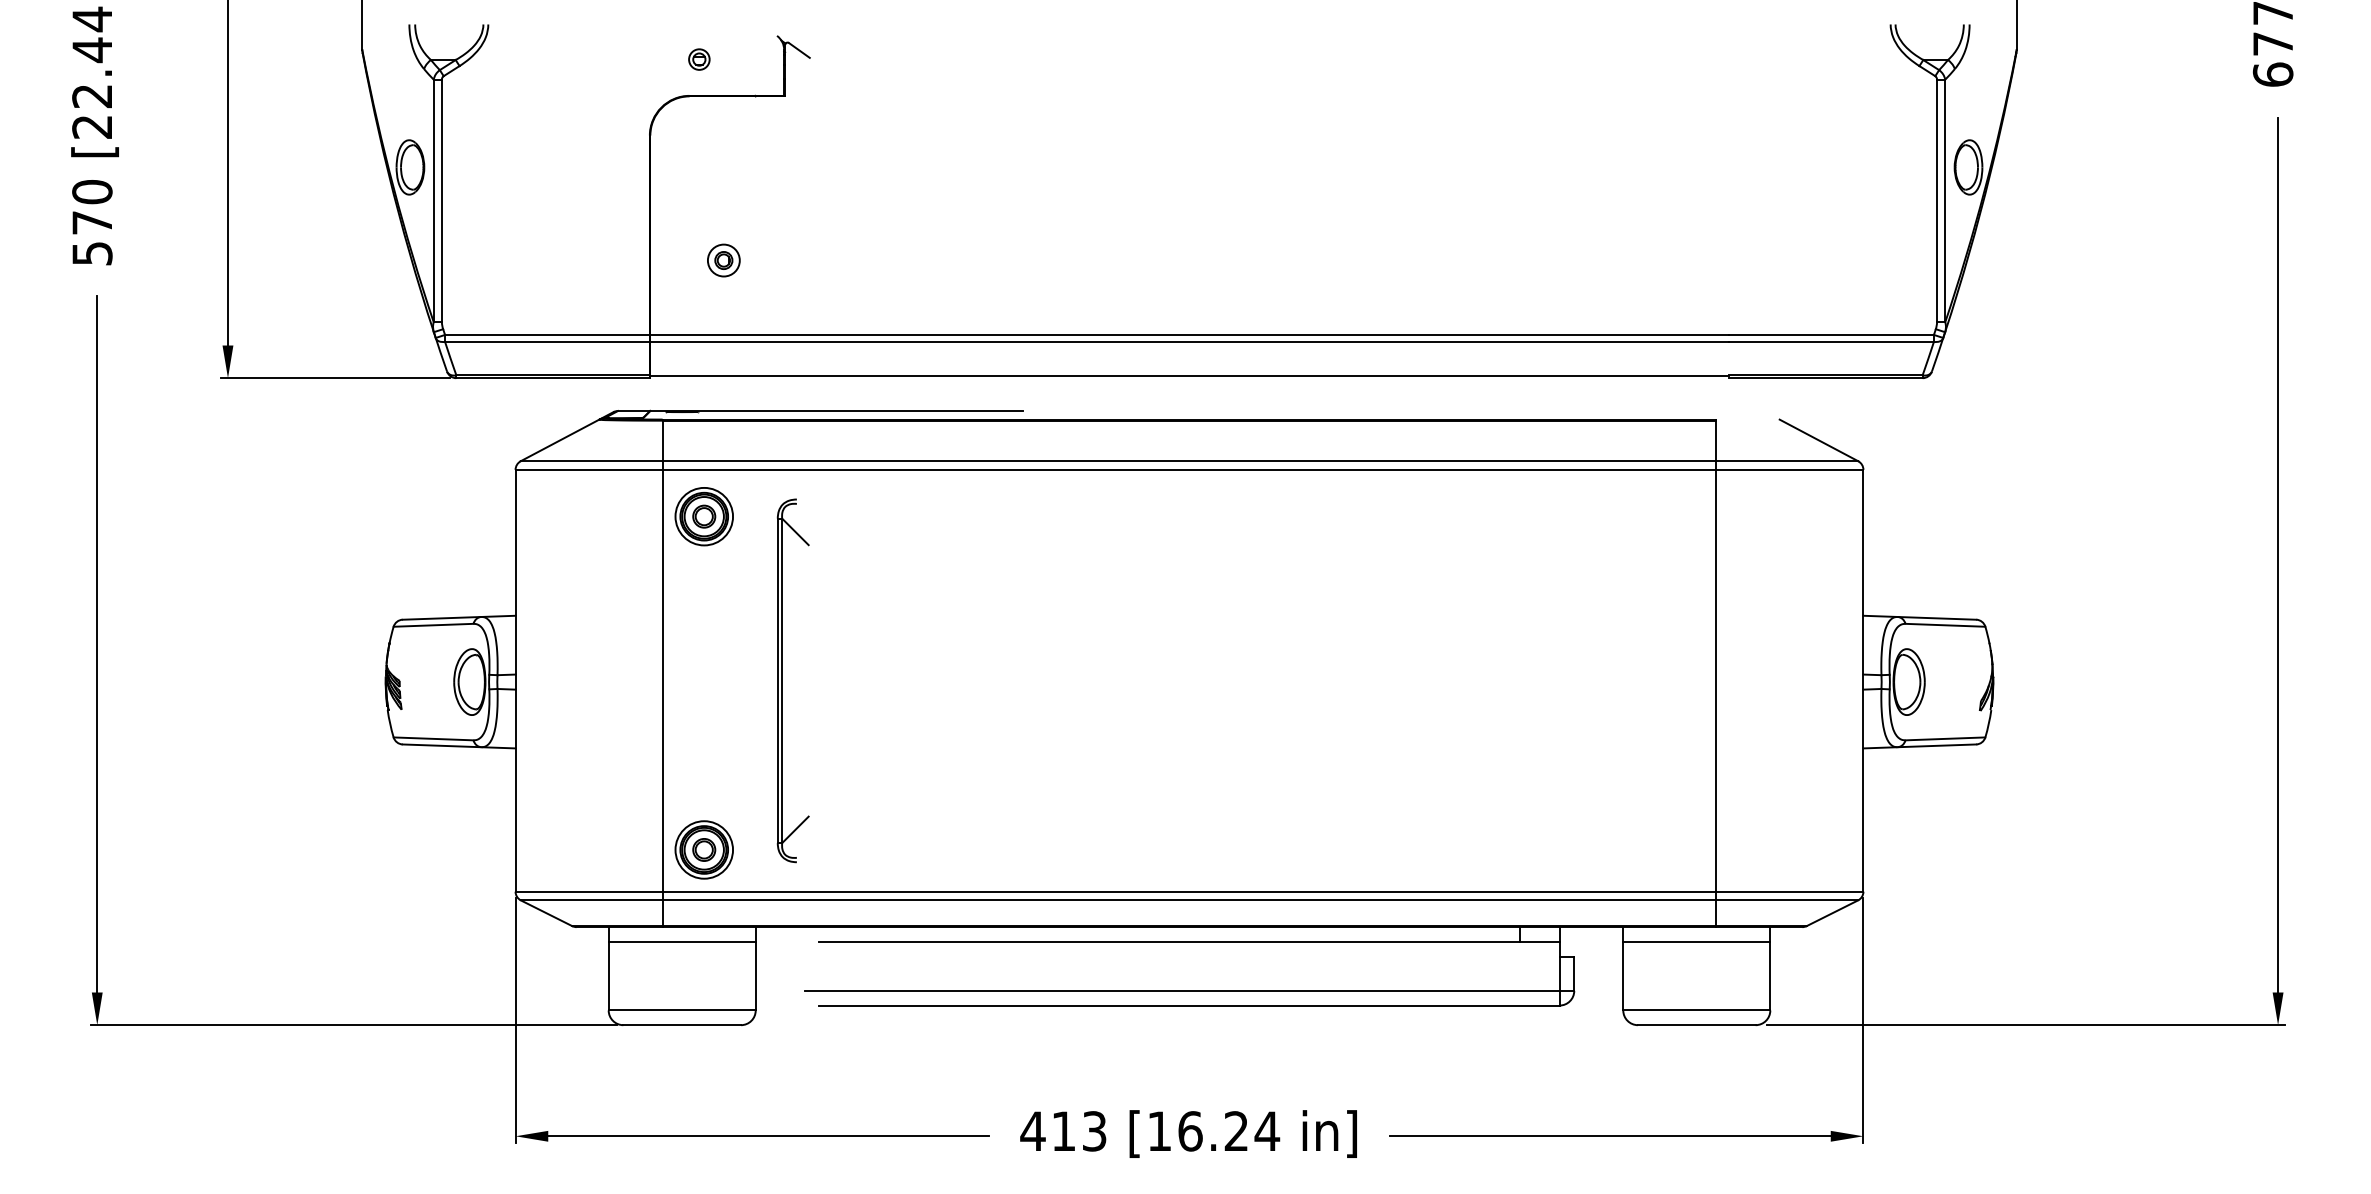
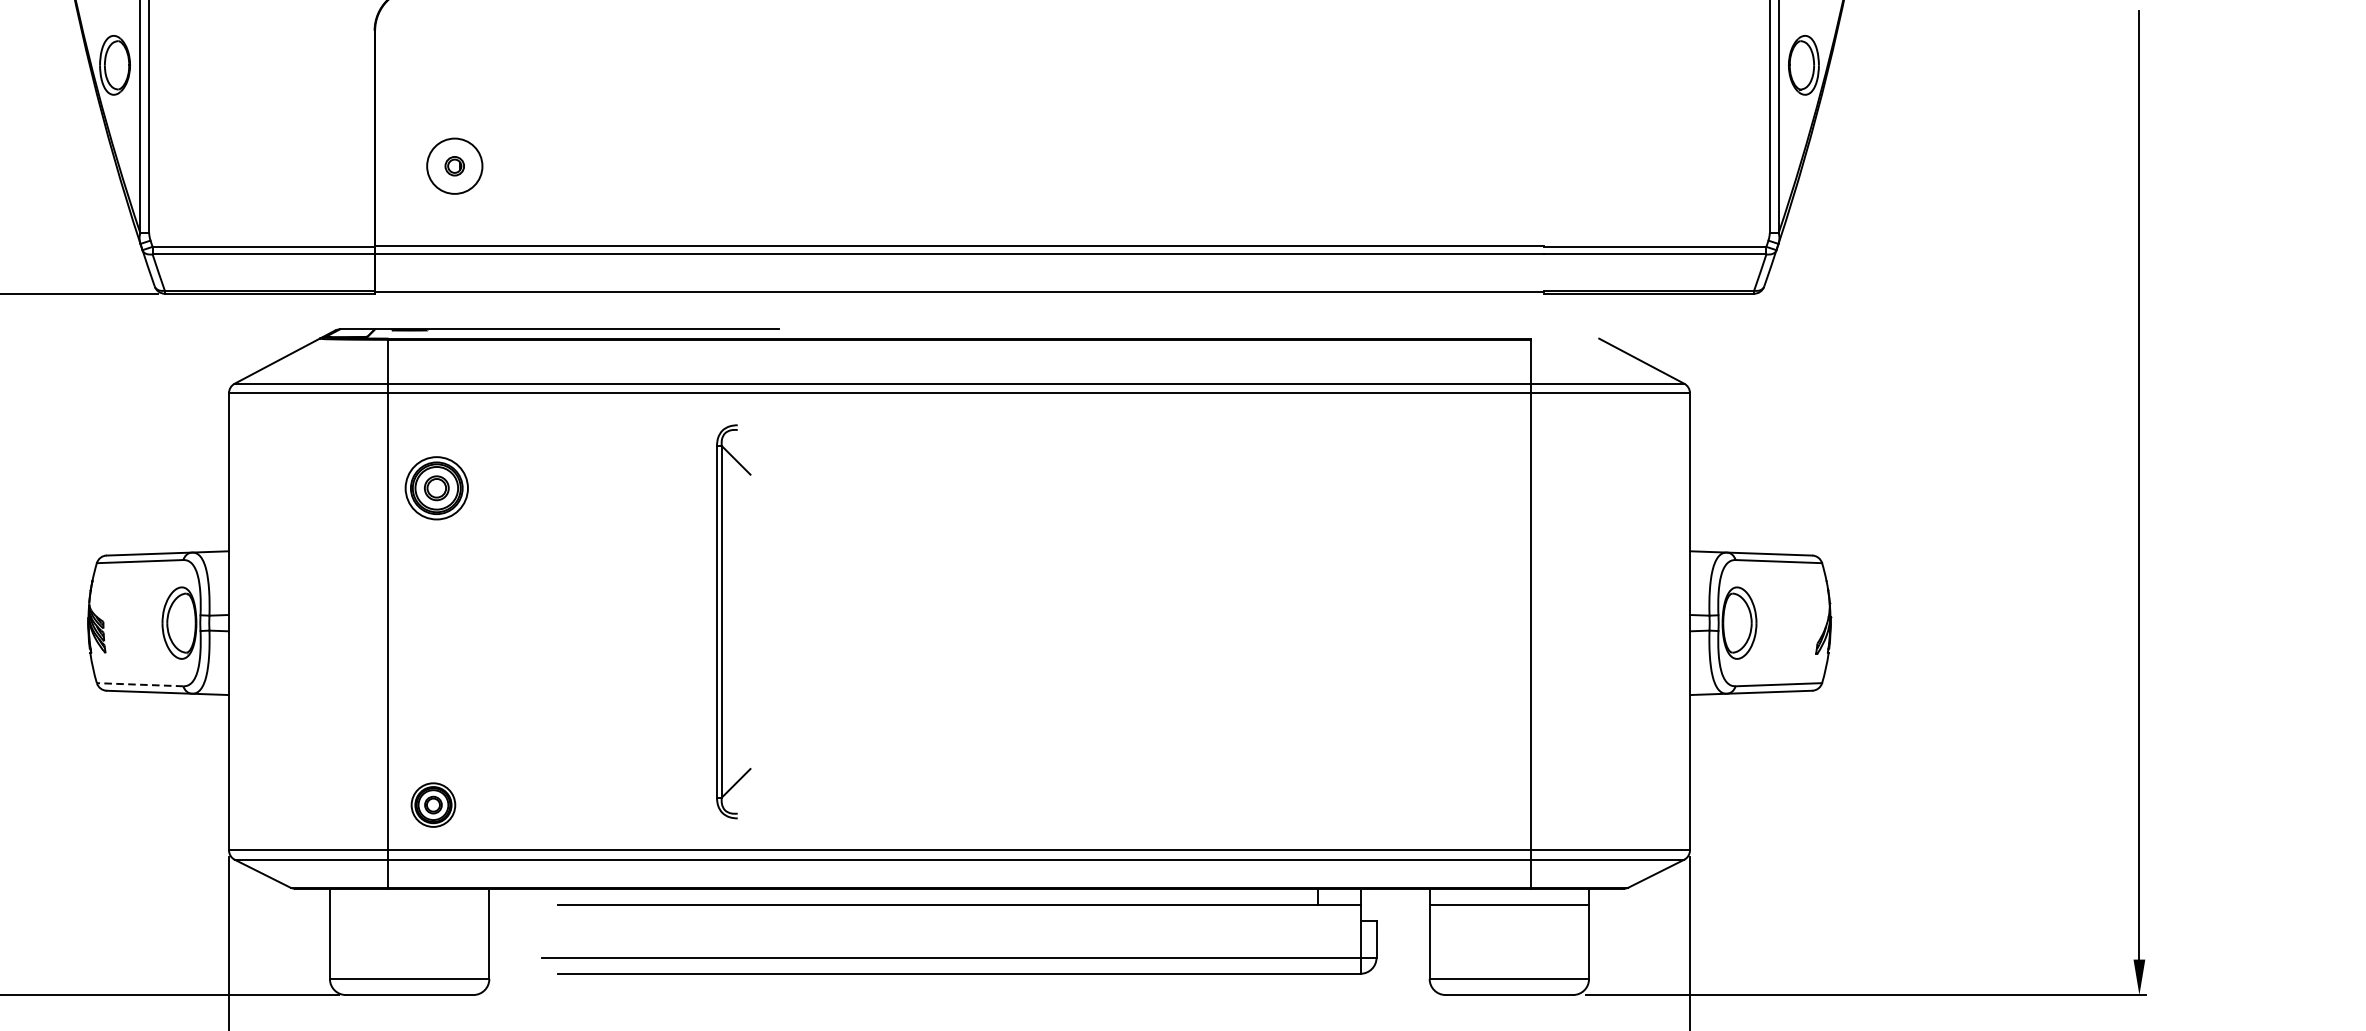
circle: (723, 260) -> (454, 166), size x1.6
part: (703, 516) -> (435, 488), moved
part: (782, 680) -> (722, 621), moved
line: (433, 738) -> (140, 684), solid -> dashed
part: (703, 849) -> (432, 804), size x0.7
line: (681, 941) -> (408, 904), removed

